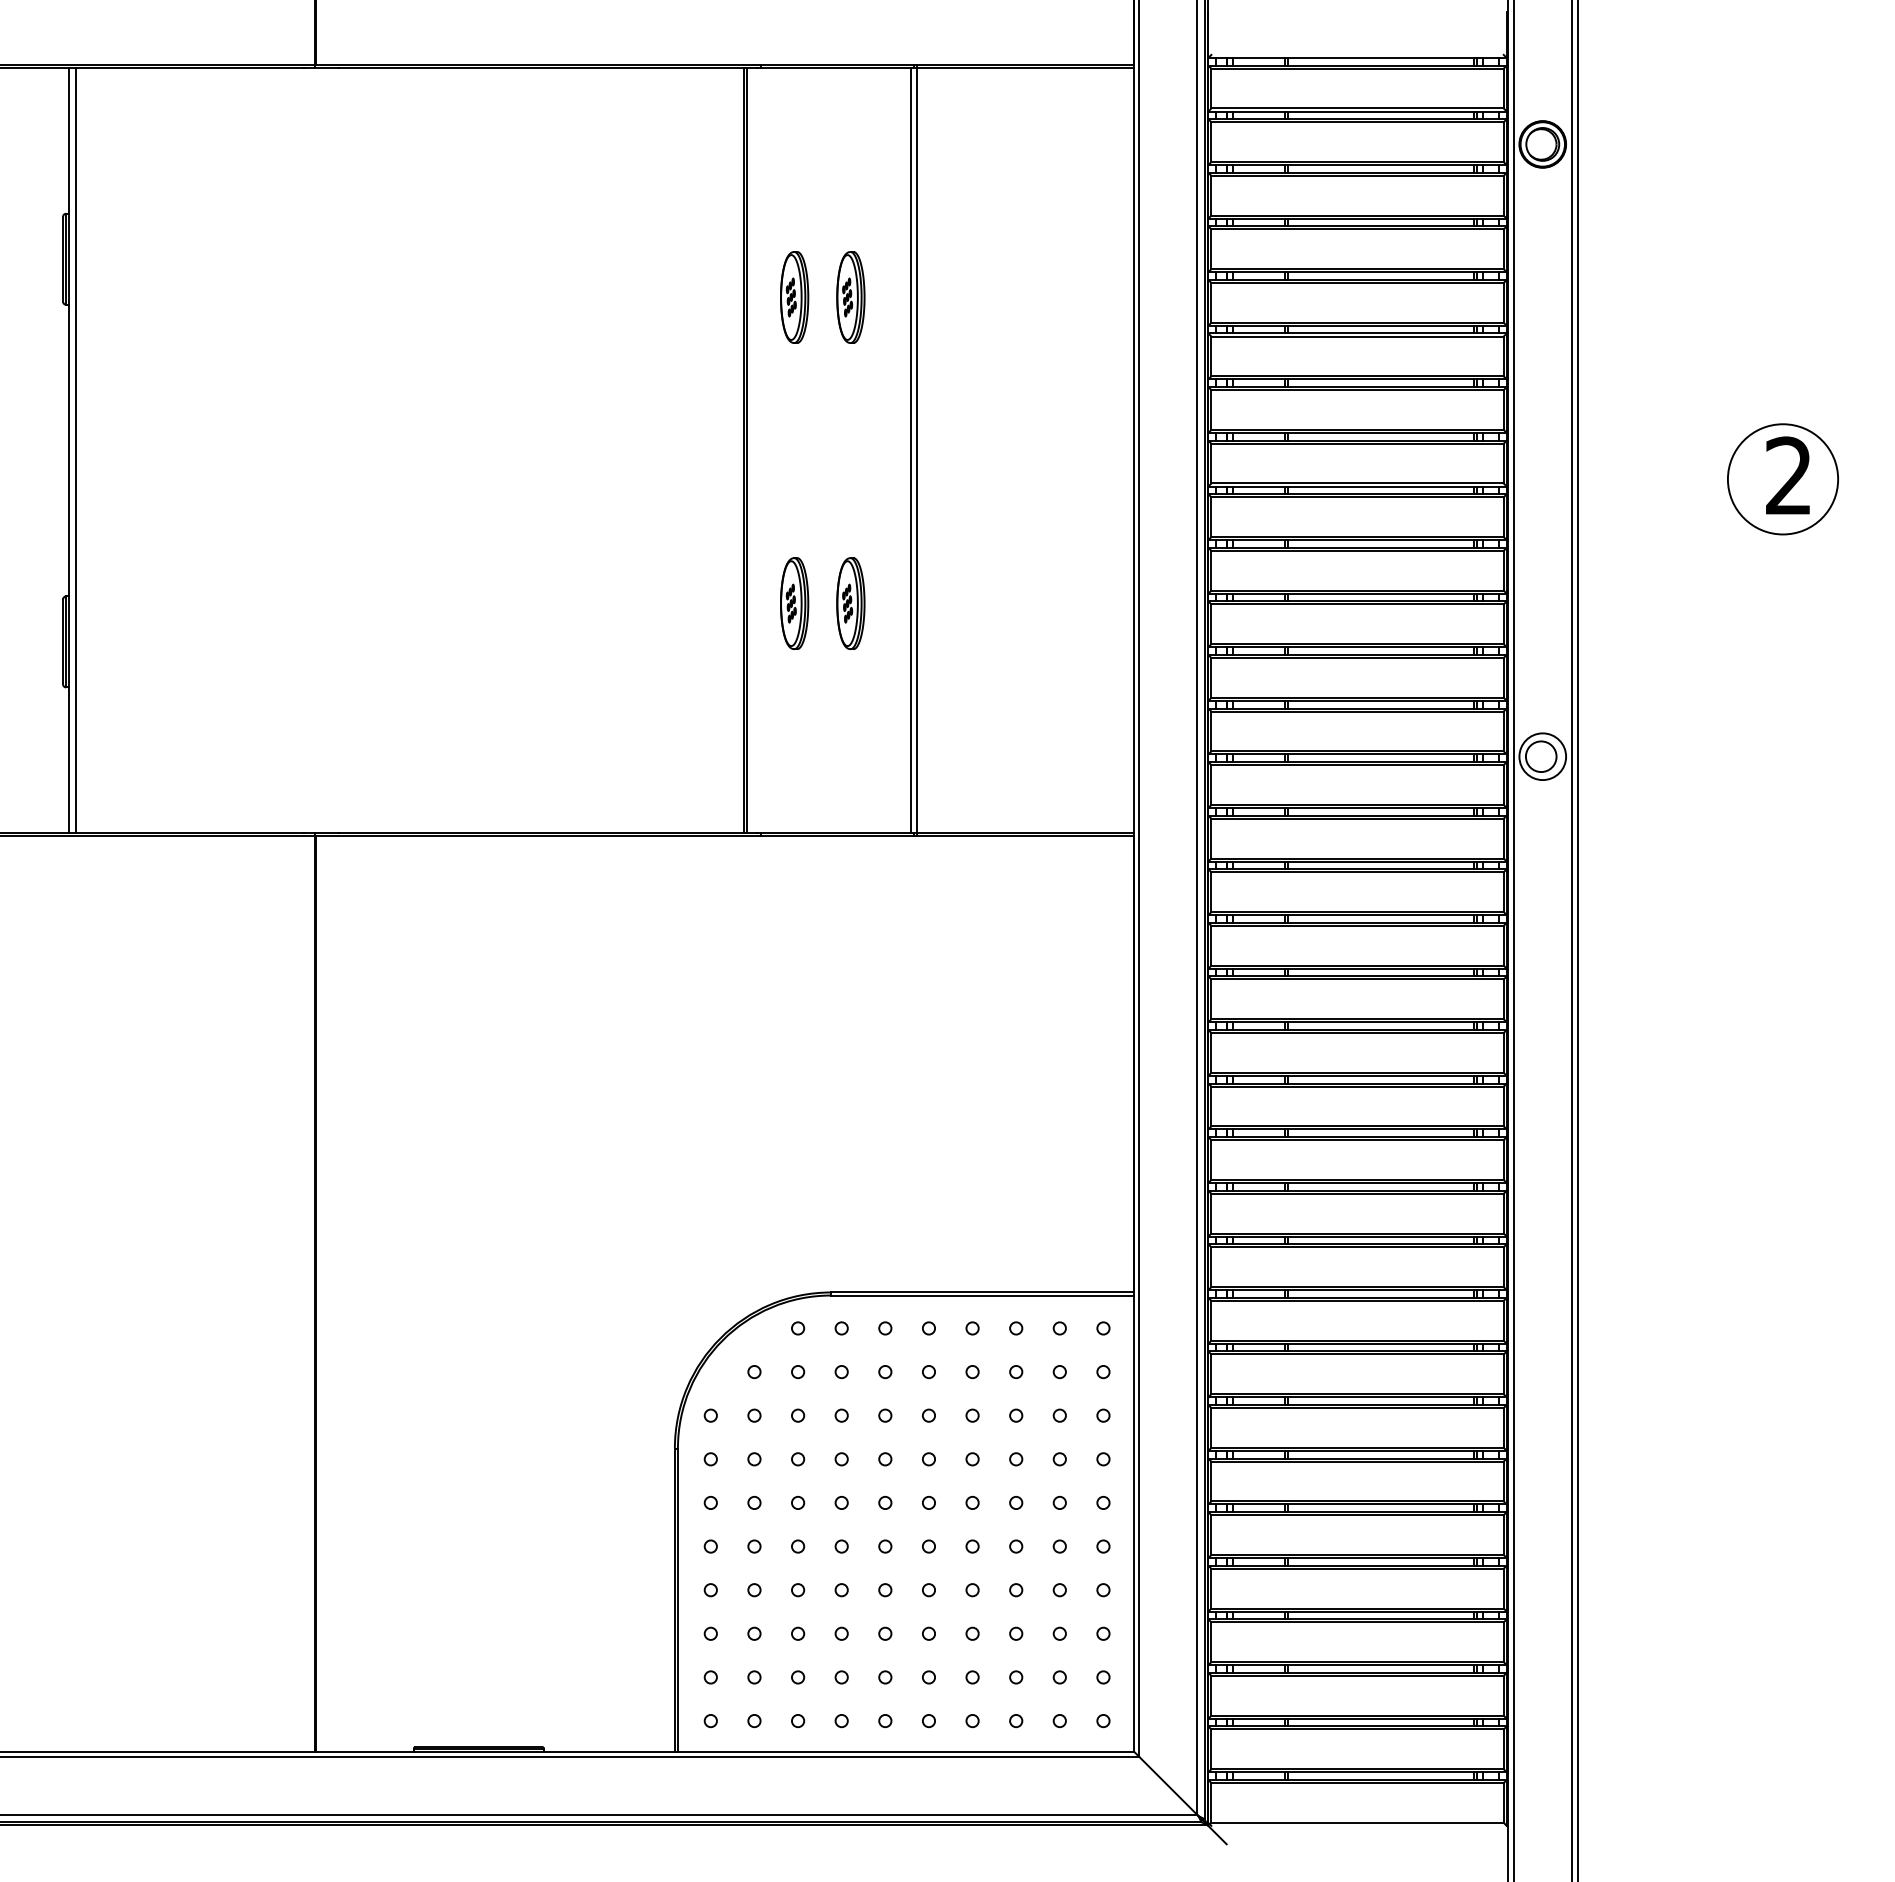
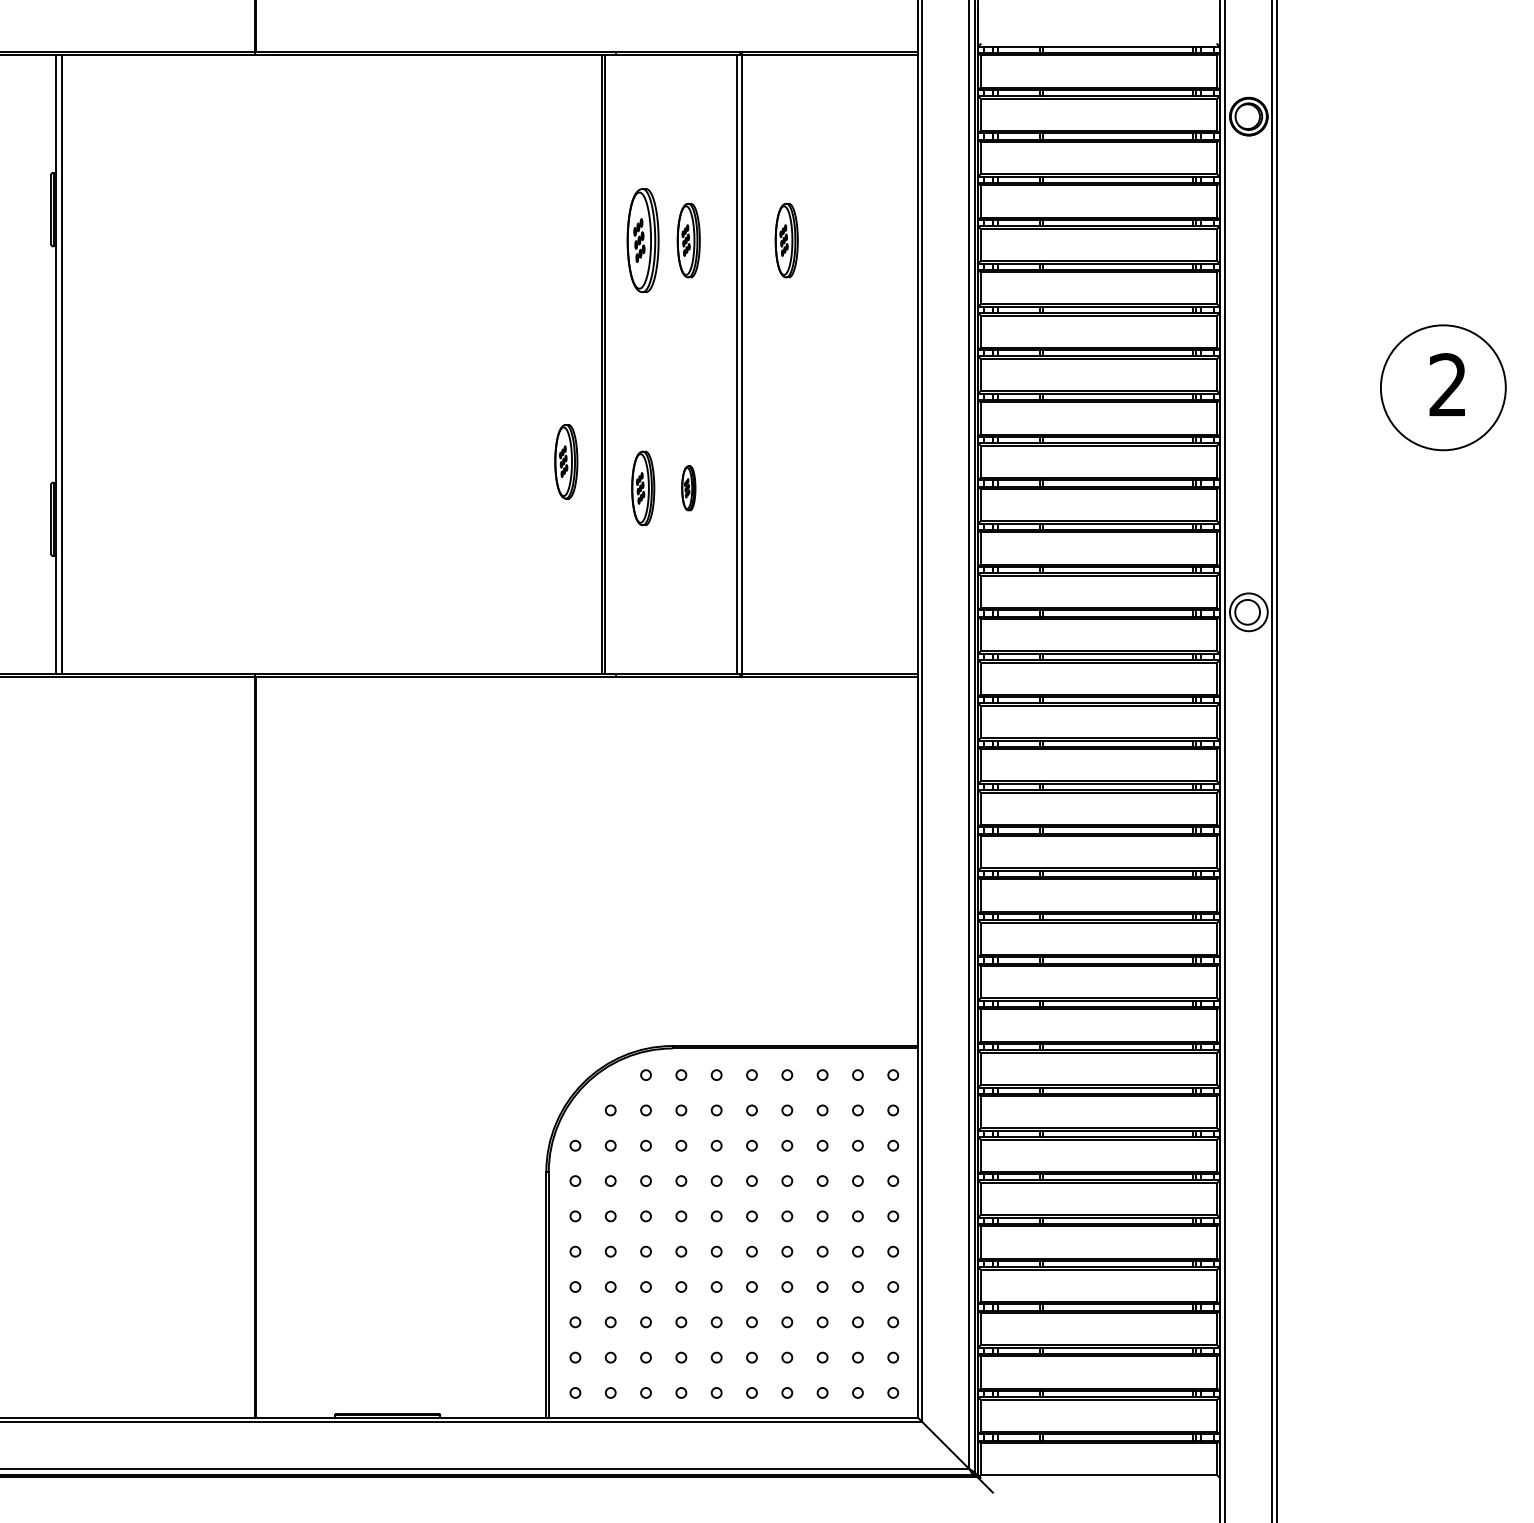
part: (794, 297) -> (643, 240), size x1.4
part: (971, 297) -> (786, 240), added
circle: (1782, 479) -> (1442, 387), size x1.4
part: (699, 570) -> (566, 461), added
part: (850, 603) -> (688, 488), size x0.6

